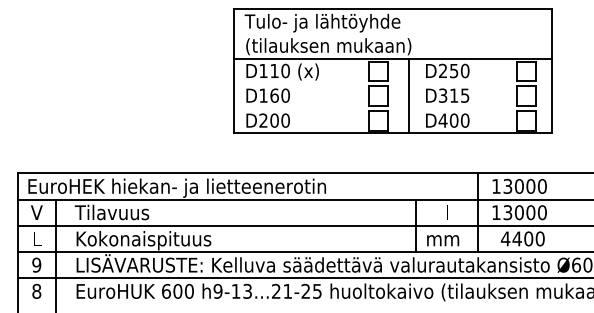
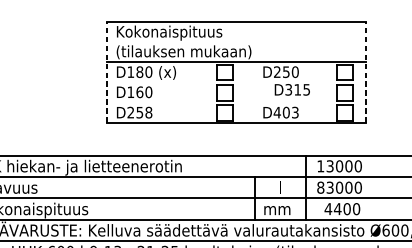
text: (322, 22) -> (178, 32), Tulo- ja lähtöyhde -> Kokonaispituus
line: (234, 70) -> (107, 71), solid -> dashed
text: (274, 70) -> (139, 71), D110 -> D180
line: (552, 70) -> (366, 71), solid -> dashed
text: (447, 95) -> (292, 89), moved
line: (409, 96) -> (249, 92), removed
text: (279, 120) -> (143, 112), D200 -> D258
text: (464, 120) -> (294, 112), D400 -> D403
text: (496, 212) -> (320, 187), 13000 -> 83000

